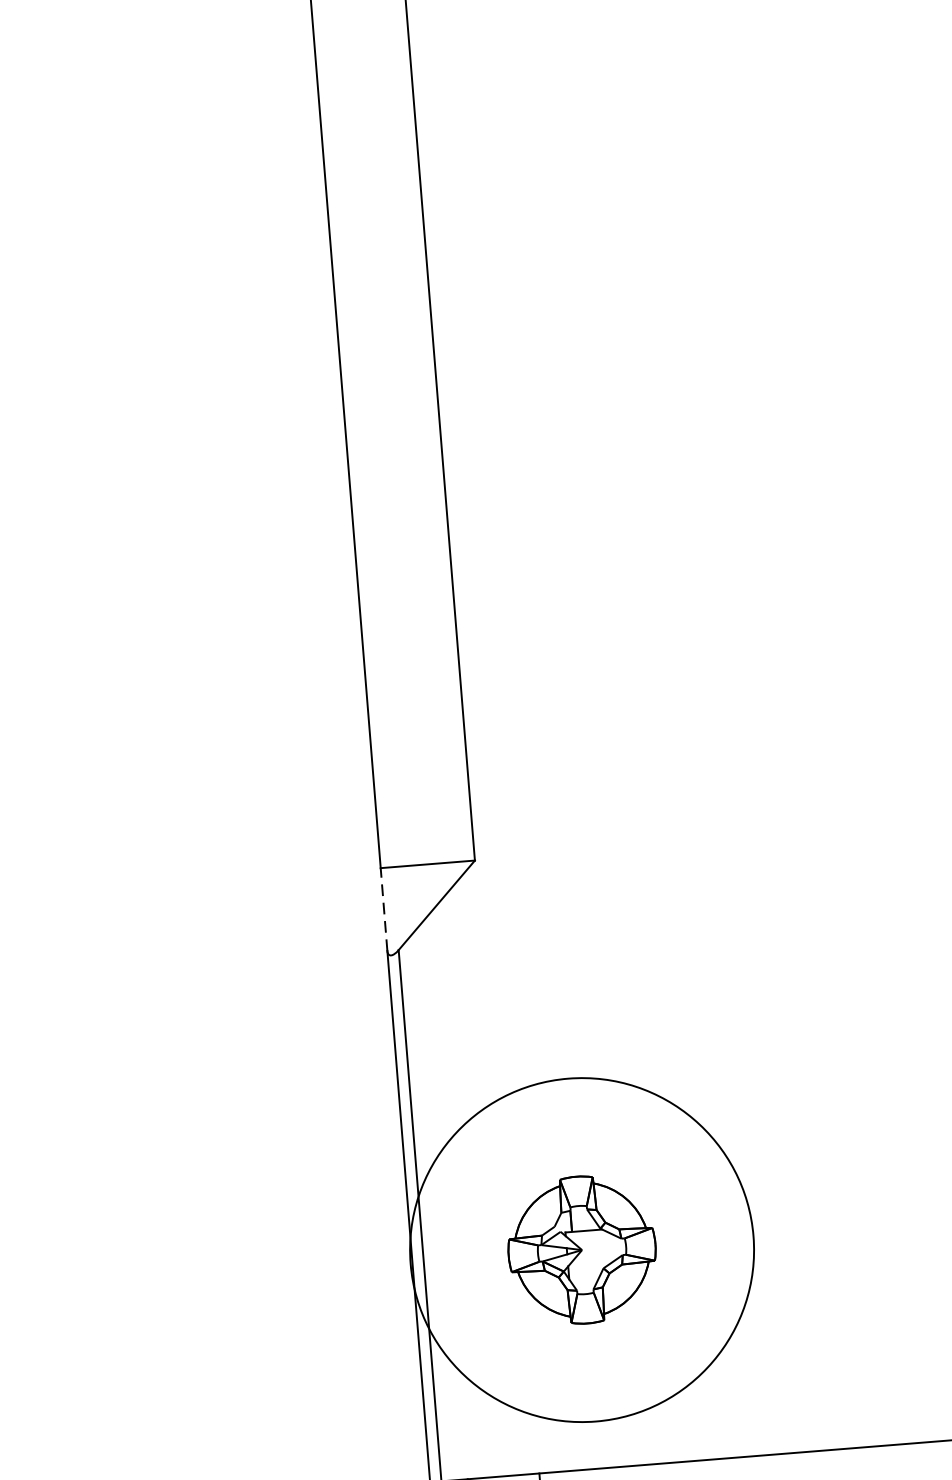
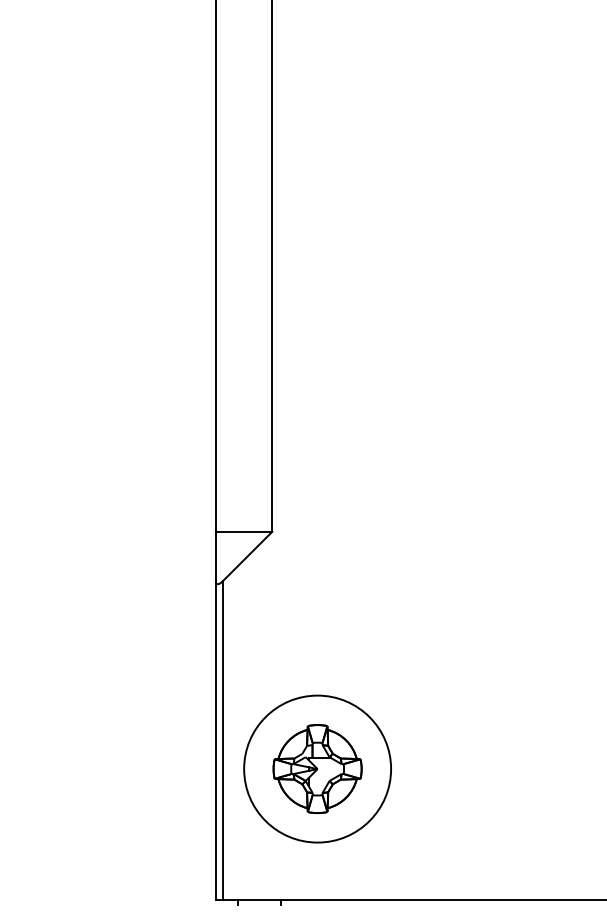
line: (383, 909) -> (215, 556), dashed -> solid
circle: (581, 1249) -> (317, 768), size x0.71

